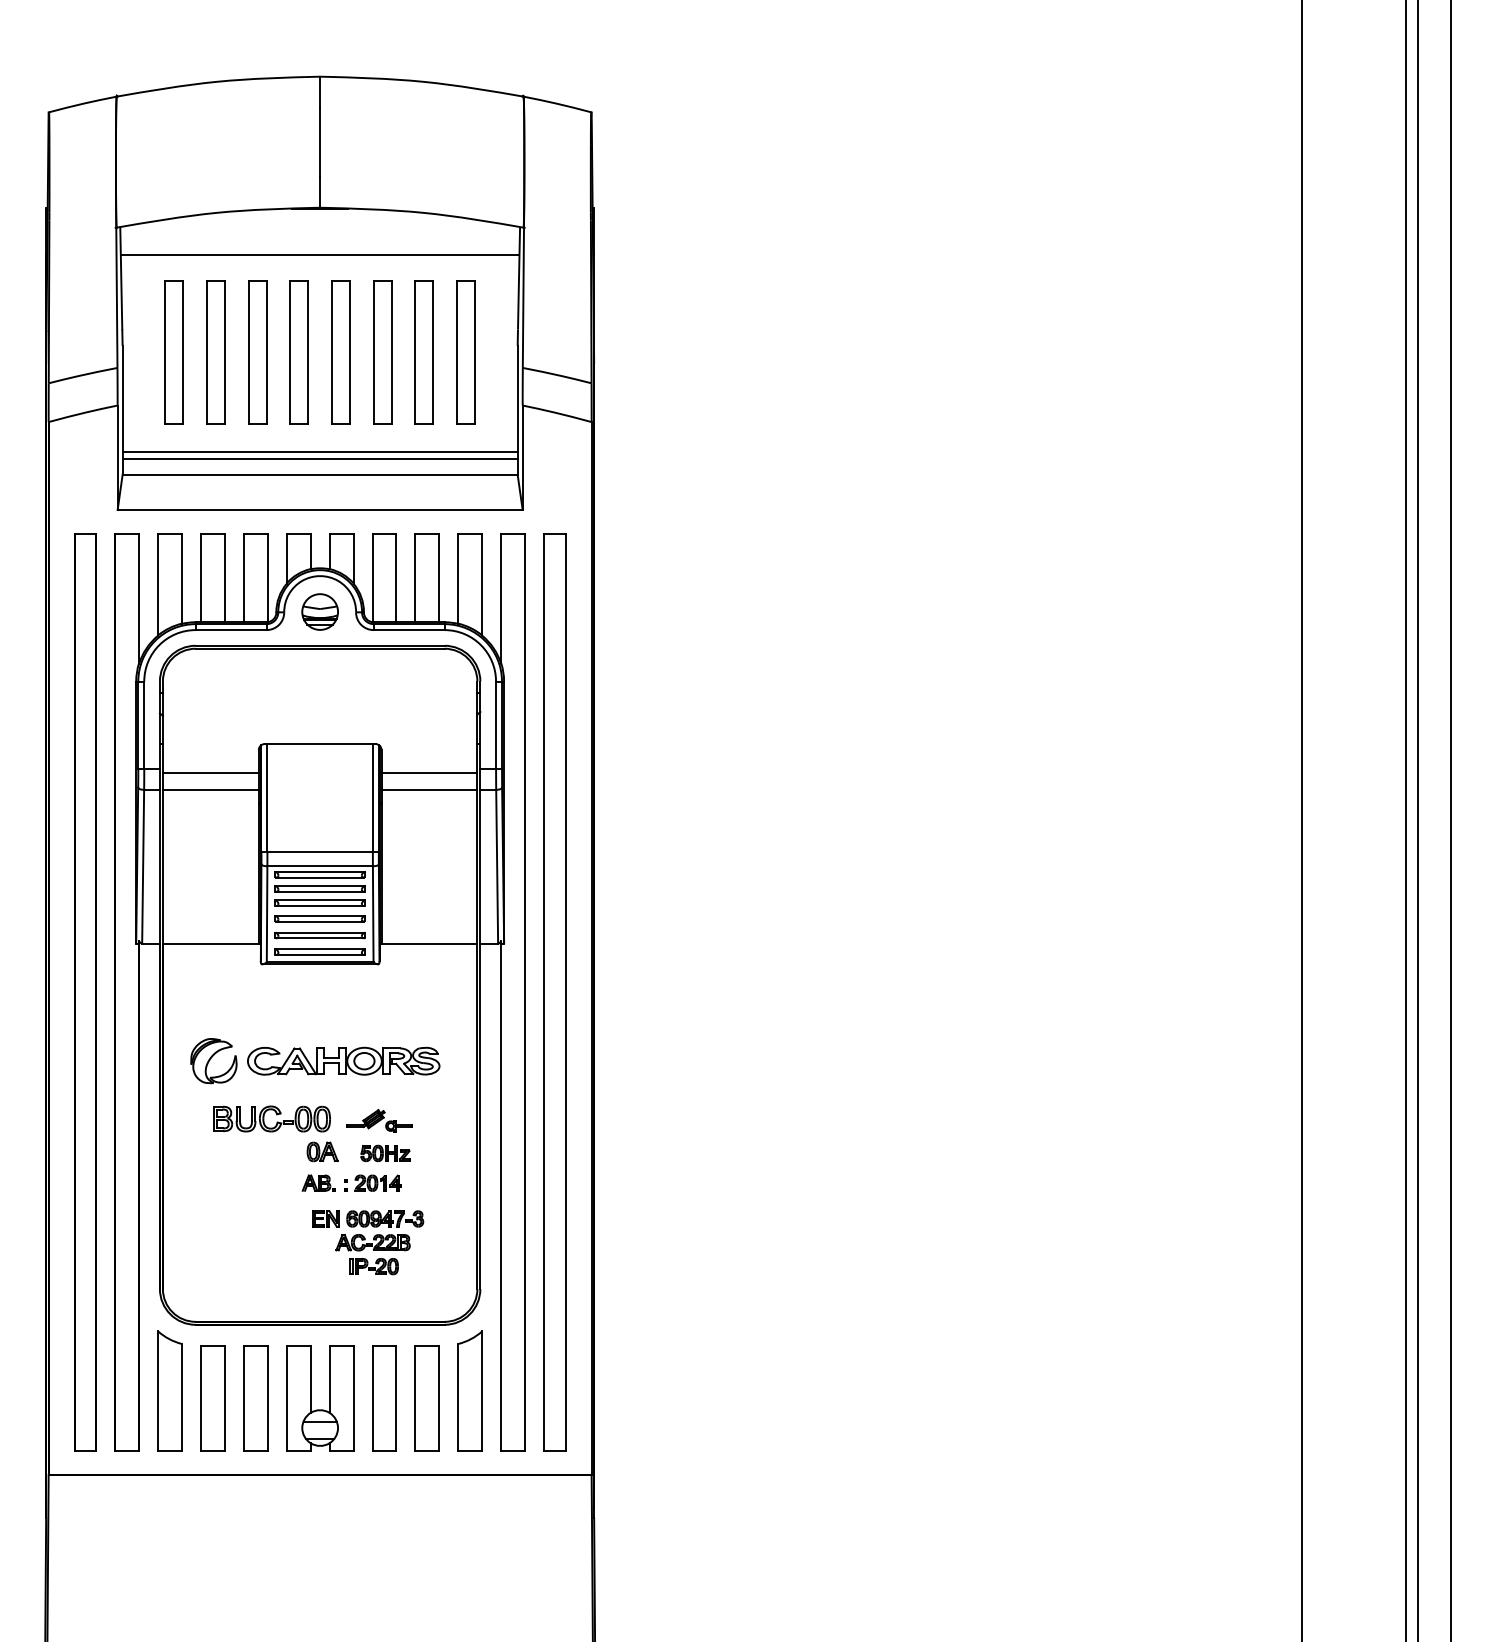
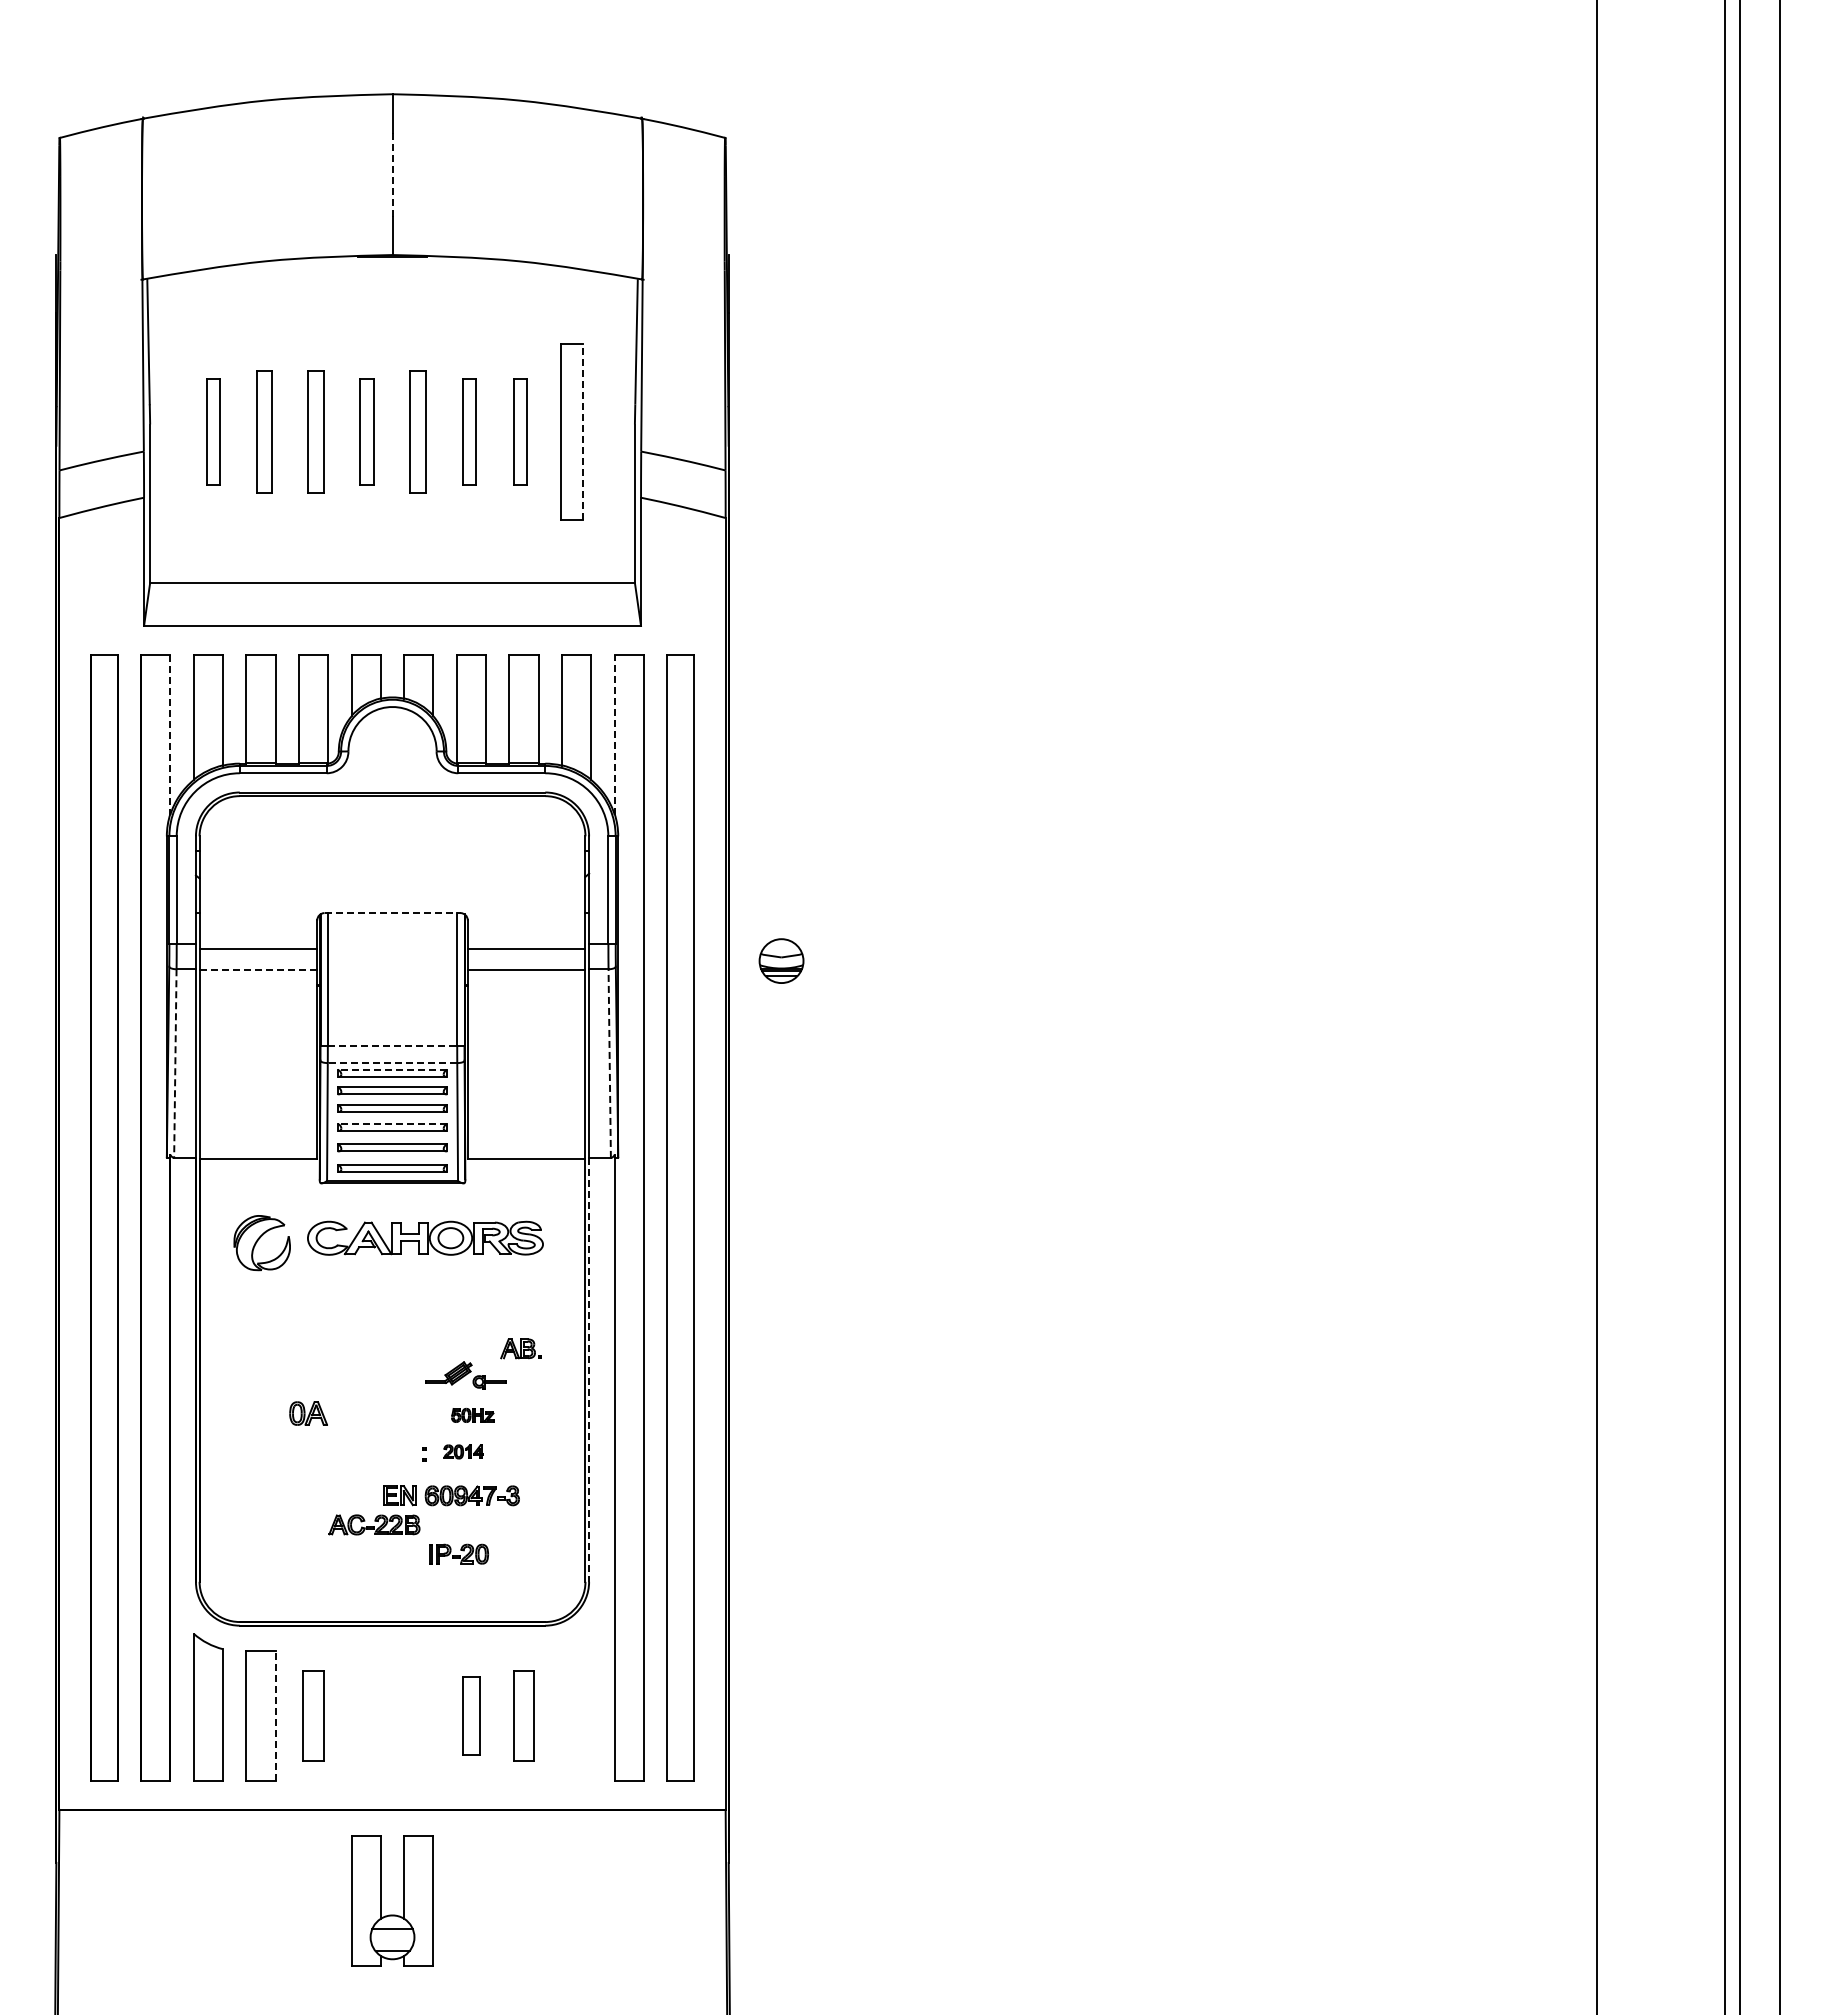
line: (320, 142) -> (392, 175), solid -> dashed
line: (320, 255) -> (392, 313), removed
part: (174, 351) -> (213, 431), size x0.6
part: (215, 351) -> (264, 431), size x0.7
part: (257, 351) -> (315, 431), size x0.7
part: (298, 351) -> (366, 431), size x0.6
part: (340, 351) -> (417, 431), size x0.7
part: (382, 351) -> (468, 431), size x0.6
part: (423, 351) -> (519, 431), size x0.6
line: (474, 352) -> (582, 432), solid -> dashed
line: (320, 451) -> (392, 554), removed
line: (320, 459) -> (392, 563), removed
line: (139, 598) -> (170, 734), solid -> dashed
line: (501, 598) -> (614, 734), solid -> dashed
part: (320, 611) -> (781, 960), moved
line: (320, 744) -> (392, 913), solid -> dashed
line: (210, 790) -> (258, 970), solid -> dashed
line: (320, 851) -> (392, 1045), solid -> dashed
line: (320, 866) -> (392, 1063), solid -> dashed
line: (496, 866) -> (609, 1063), solid -> dashed
line: (143, 867) -> (175, 1064), solid -> dashed
line: (320, 871) -> (392, 1069), solid -> dashed
line: (320, 915) -> (392, 1123), solid -> dashed
part: (343, 1060) -> (425, 1237), moved
part: (213, 1061) -> (261, 1243), moved
part: (276, 1114) -> (338, 1367), removed
line: (480, 1116) -> (589, 1369), solid -> dashed
part: (322, 1151) -> (308, 1413), moved
part: (385, 1153) -> (472, 1415), size x0.7
part: (318, 1182) -> (520, 1348), moved
part: (377, 1182) -> (463, 1451), size x0.7
part: (373, 1242) -> (374, 1524), moved
part: (470, 1391) -> (576, 1707), removed
line: (224, 1398) -> (275, 1715), solid -> dashed
part: (255, 1398) -> (313, 1715), size x0.7
part: (311, 1398) -> (381, 1900), moved
part: (384, 1398) -> (471, 1715), size x0.6
part: (426, 1398) -> (523, 1715), size x0.7

